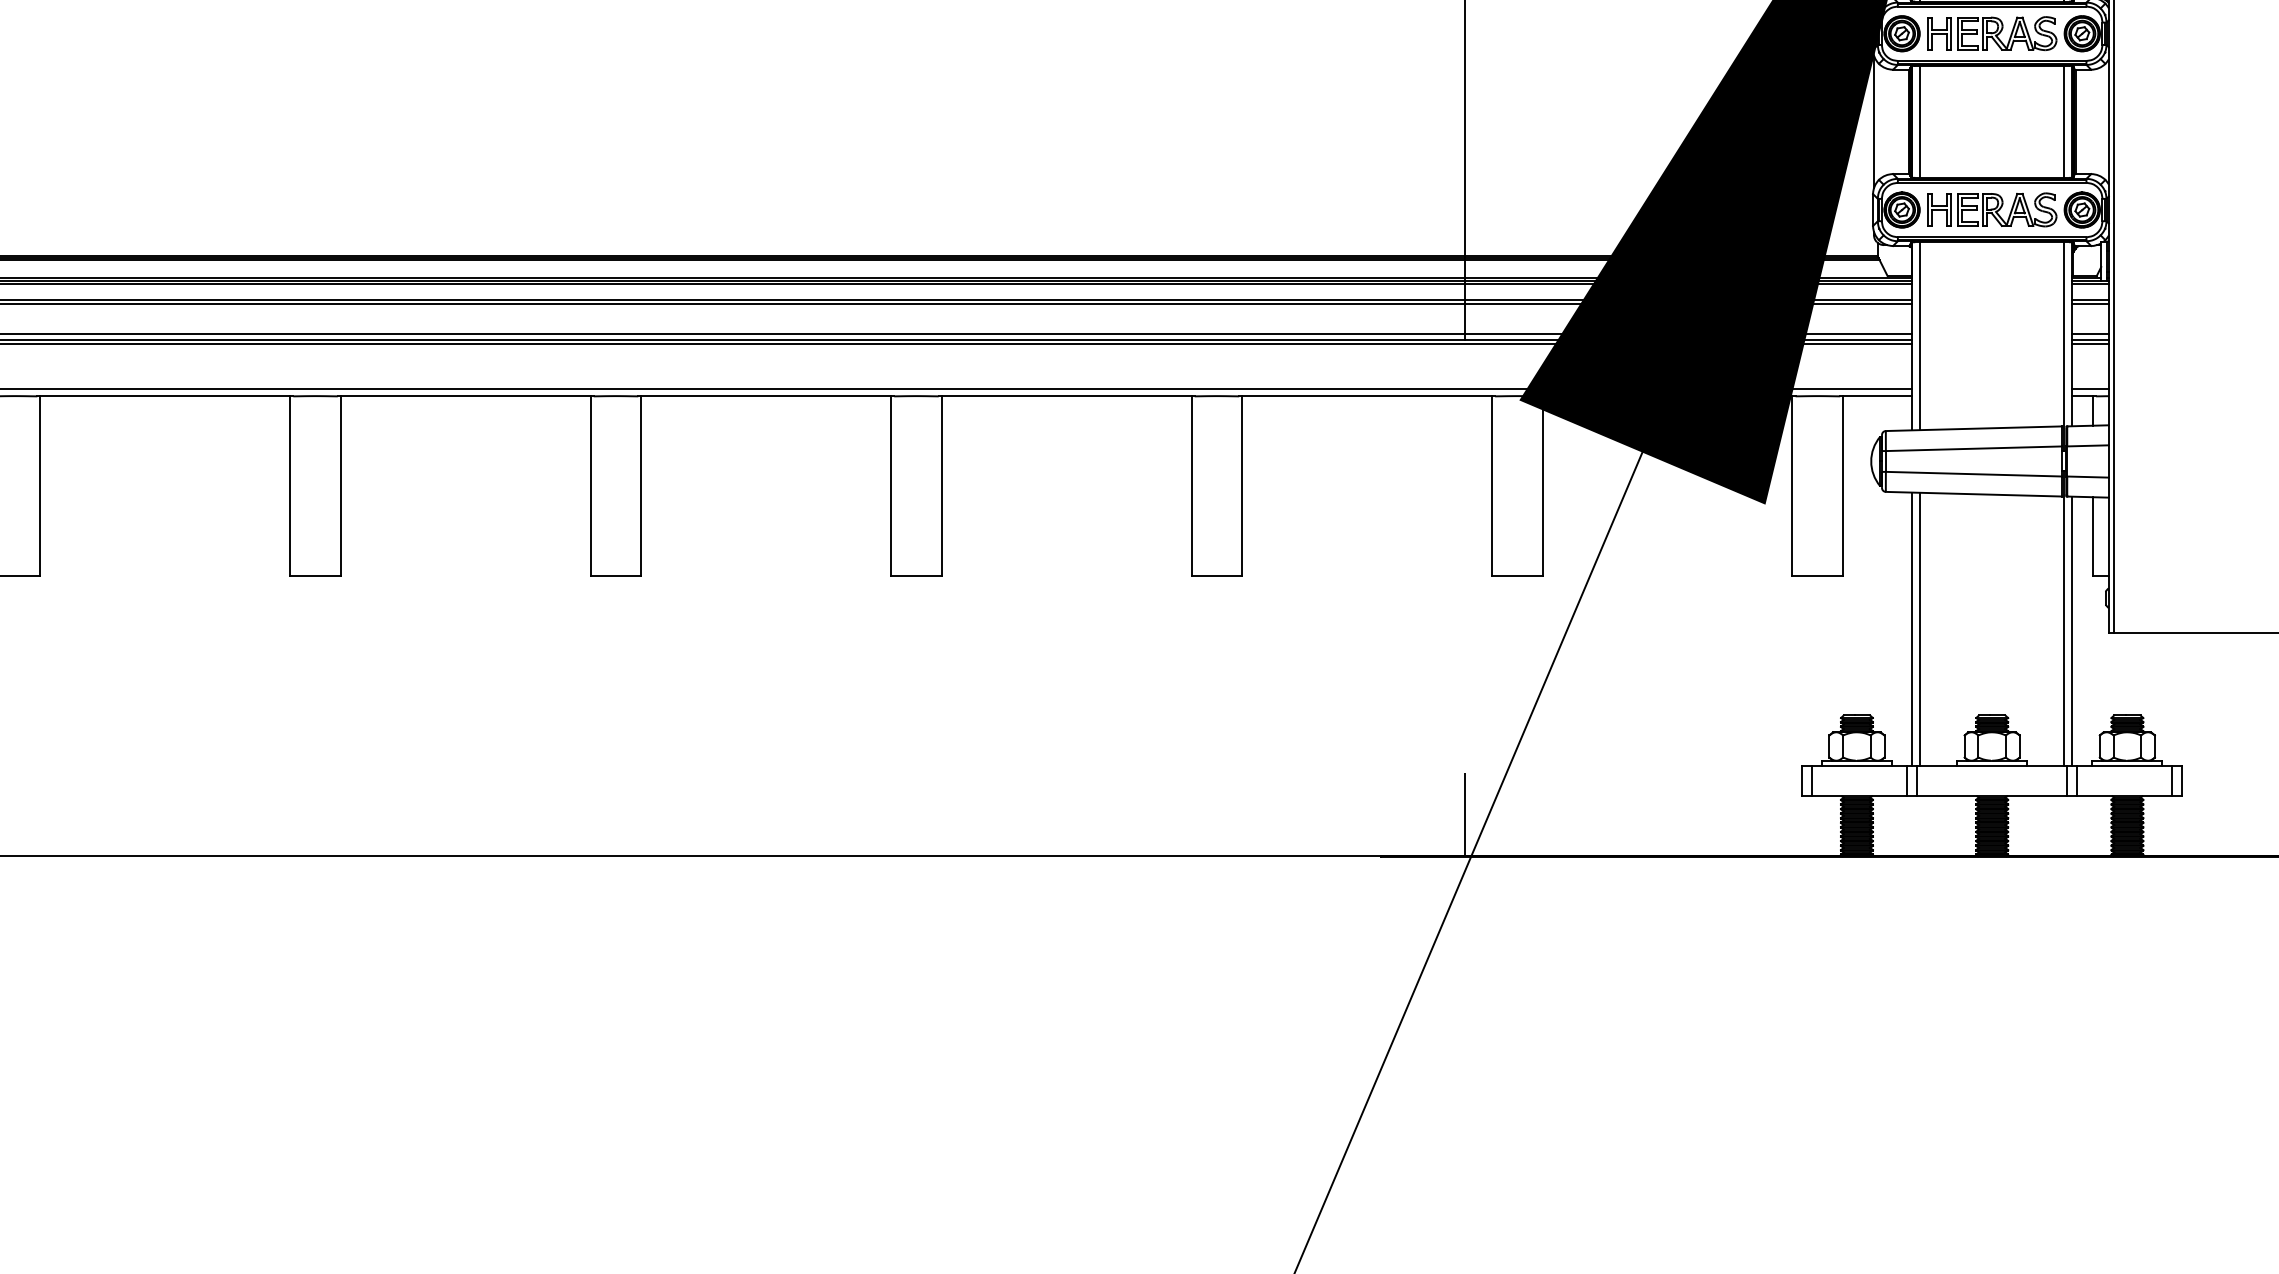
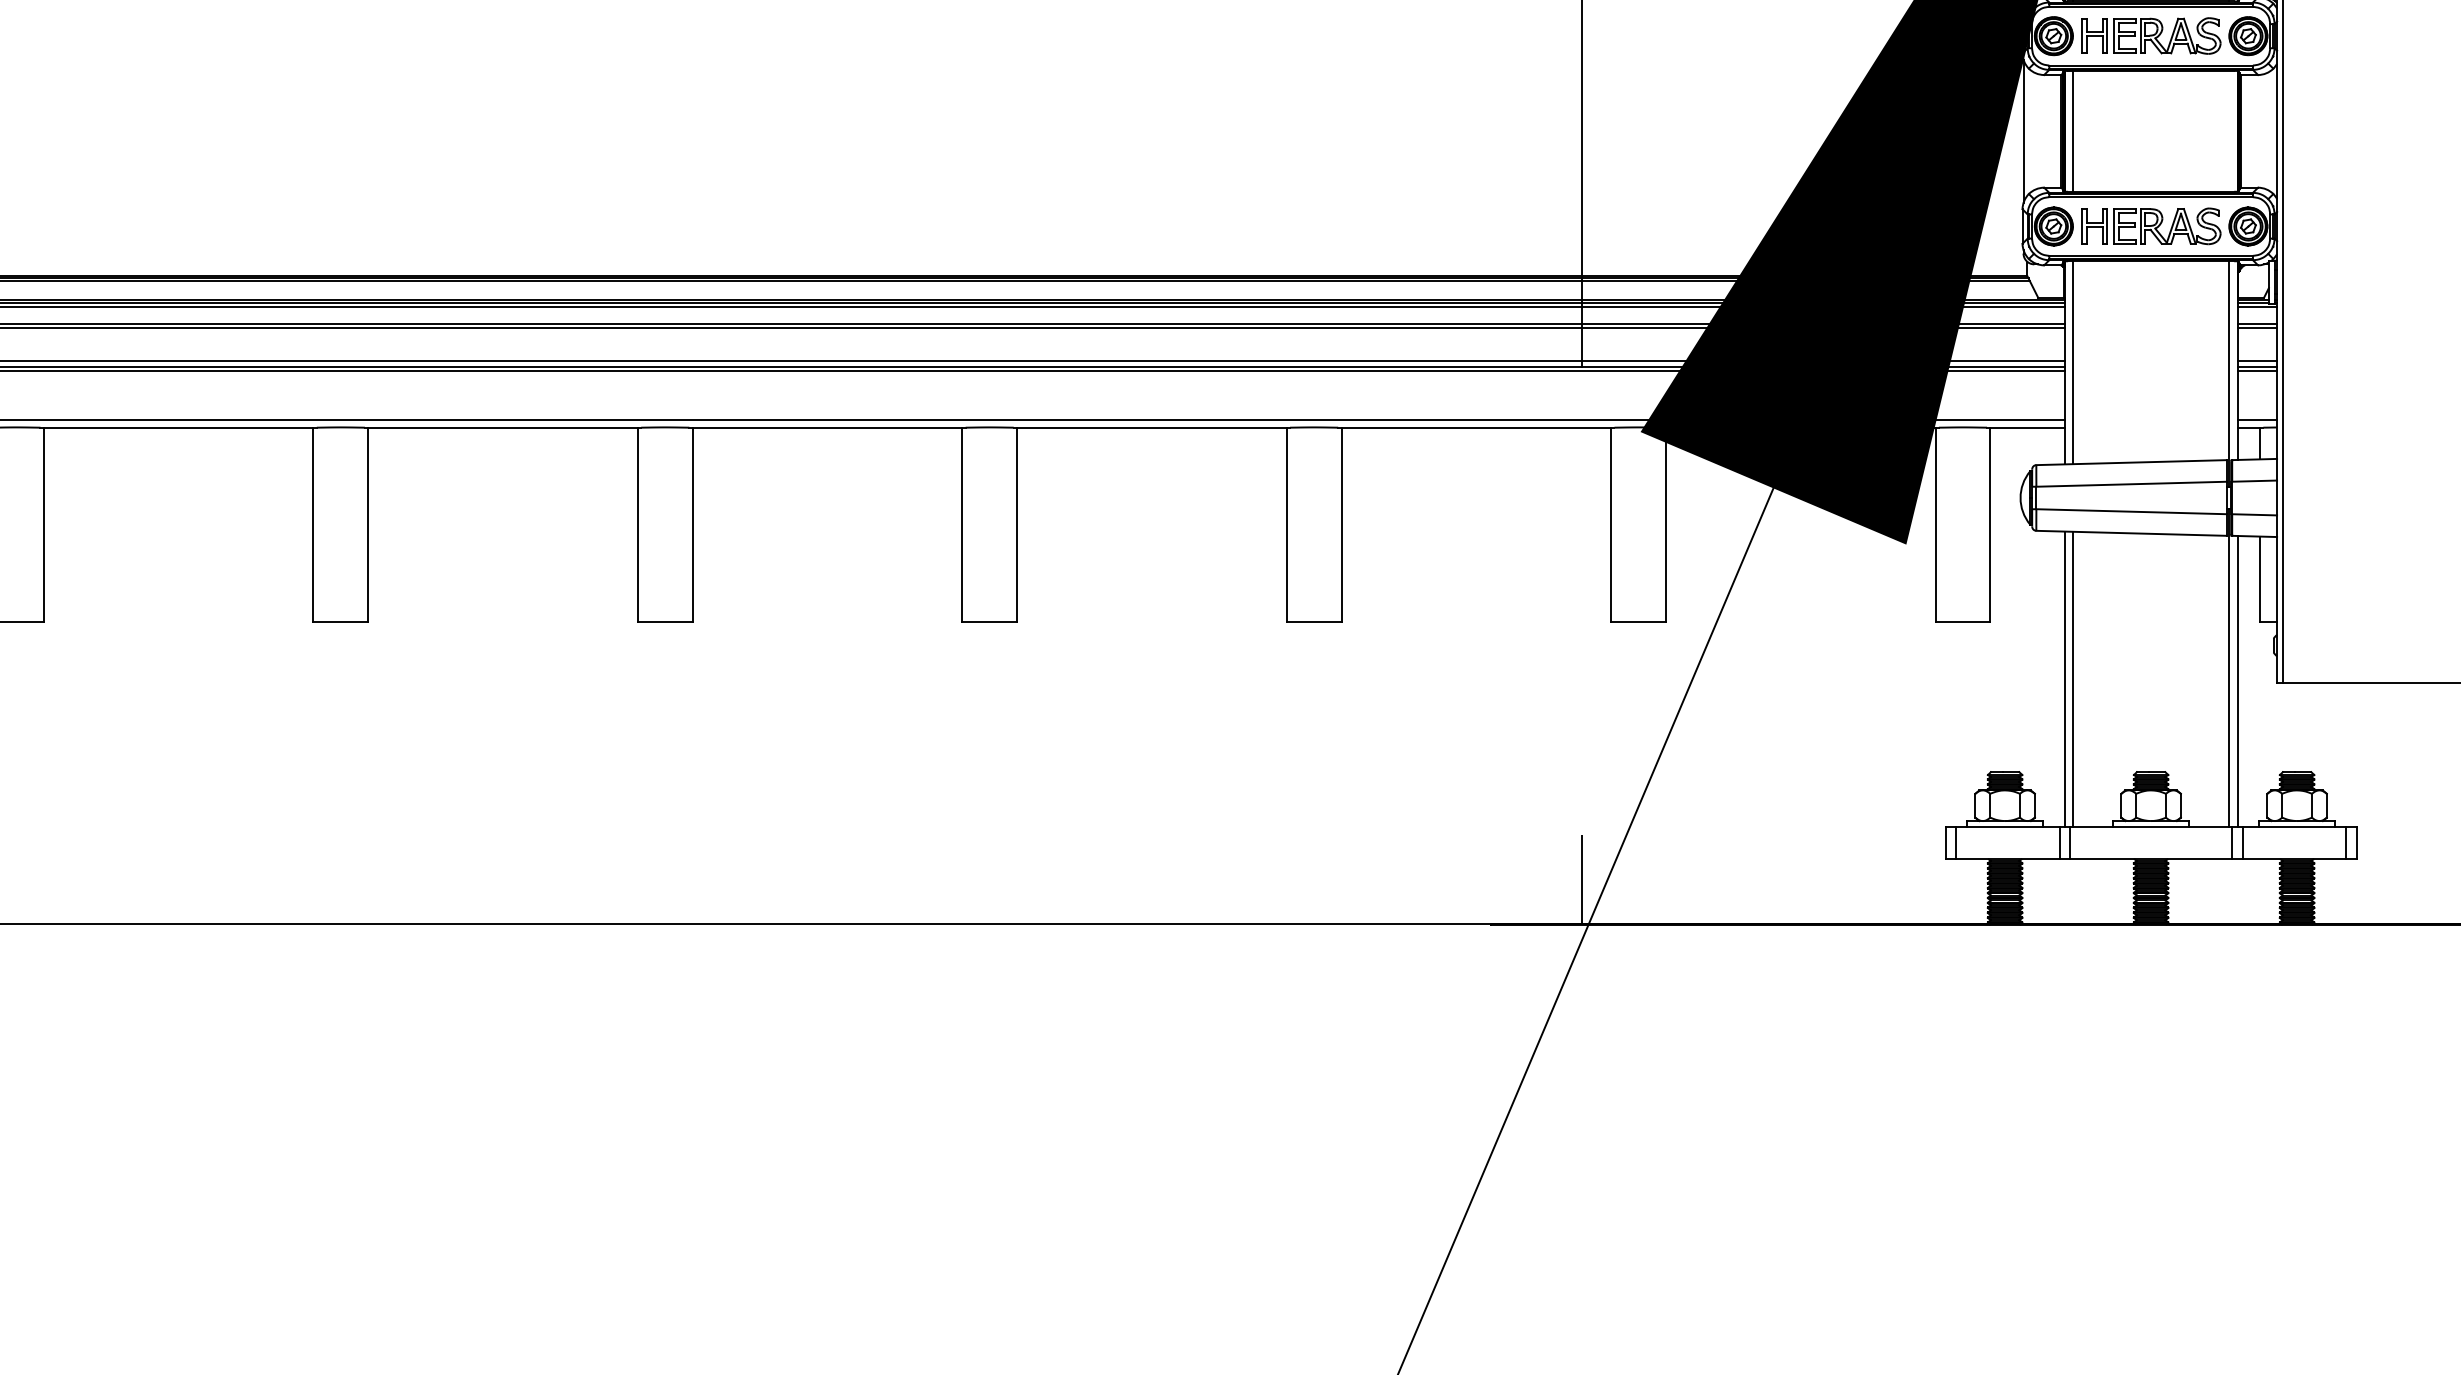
line: (2064, 121) -> (2229, 130), removed

